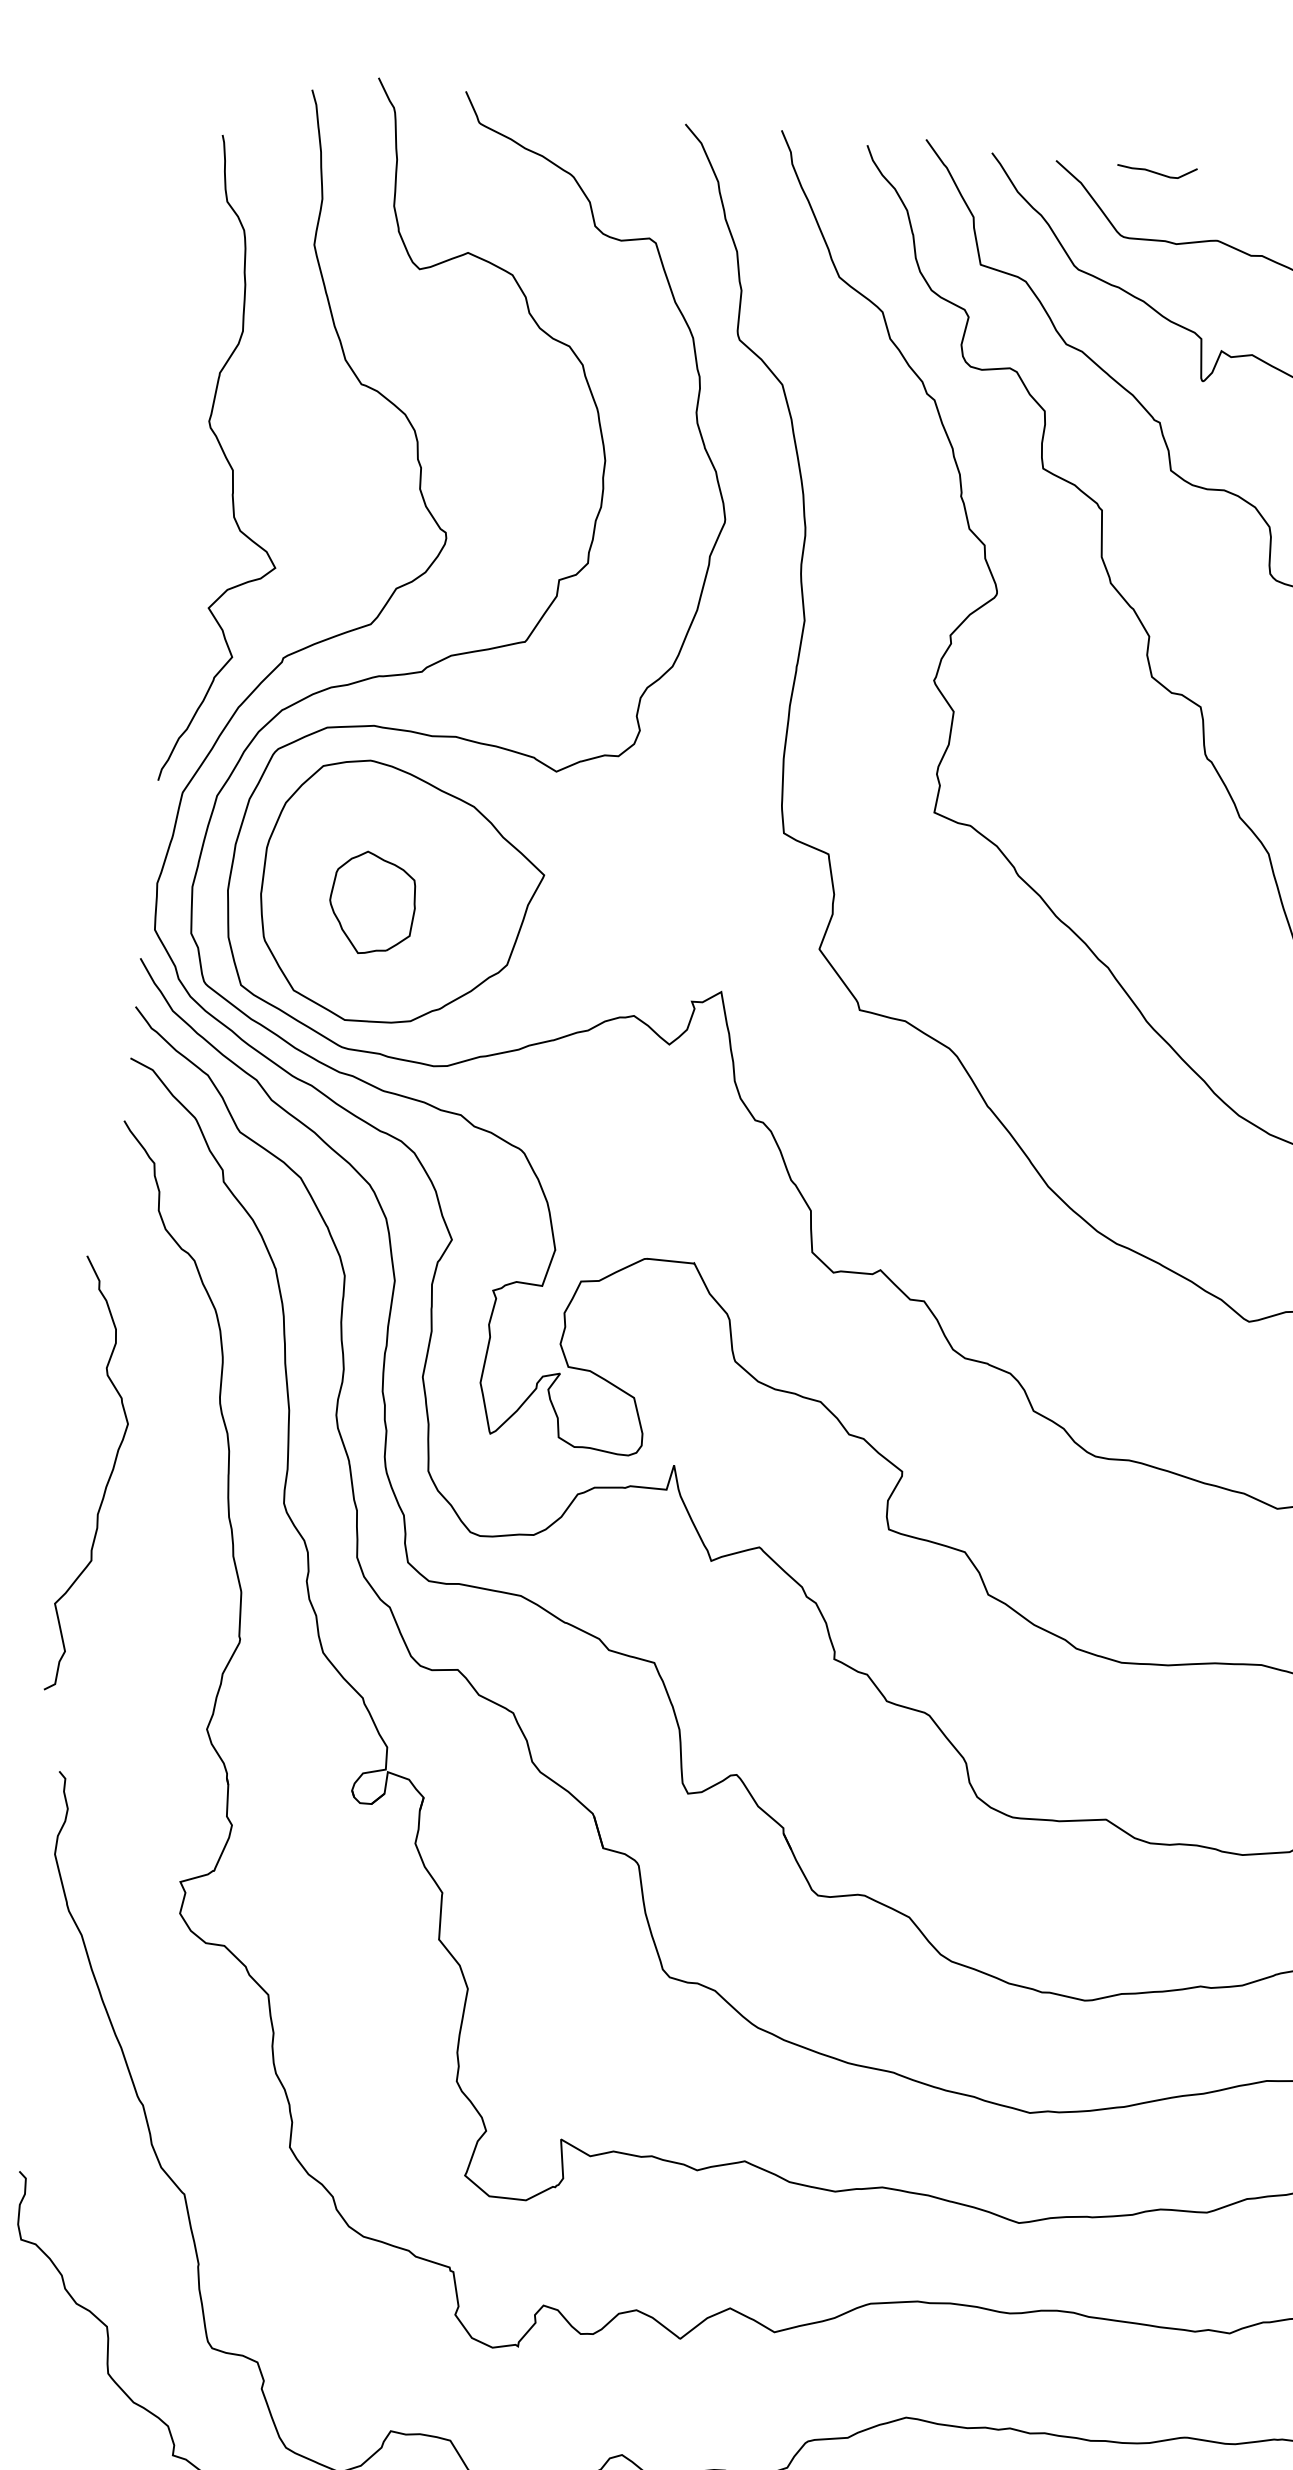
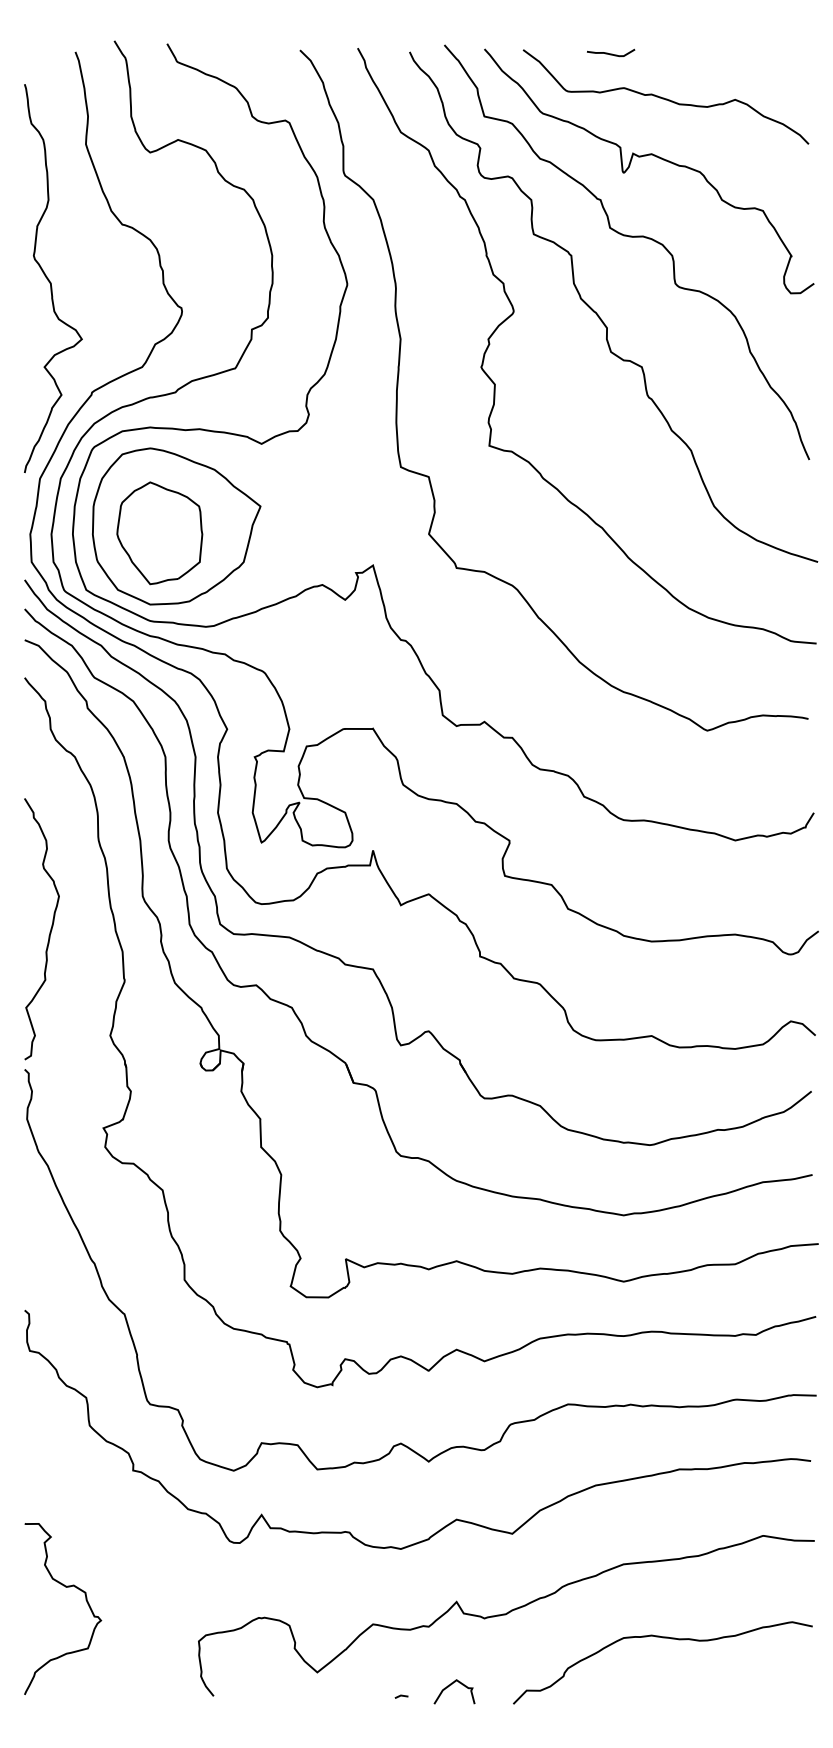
curve: (1157, 171) -> (611, 53), moved
part: (371, 903) -> (159, 533), size x1.67
curve: (106, 1482) -> (49, 932), moved

